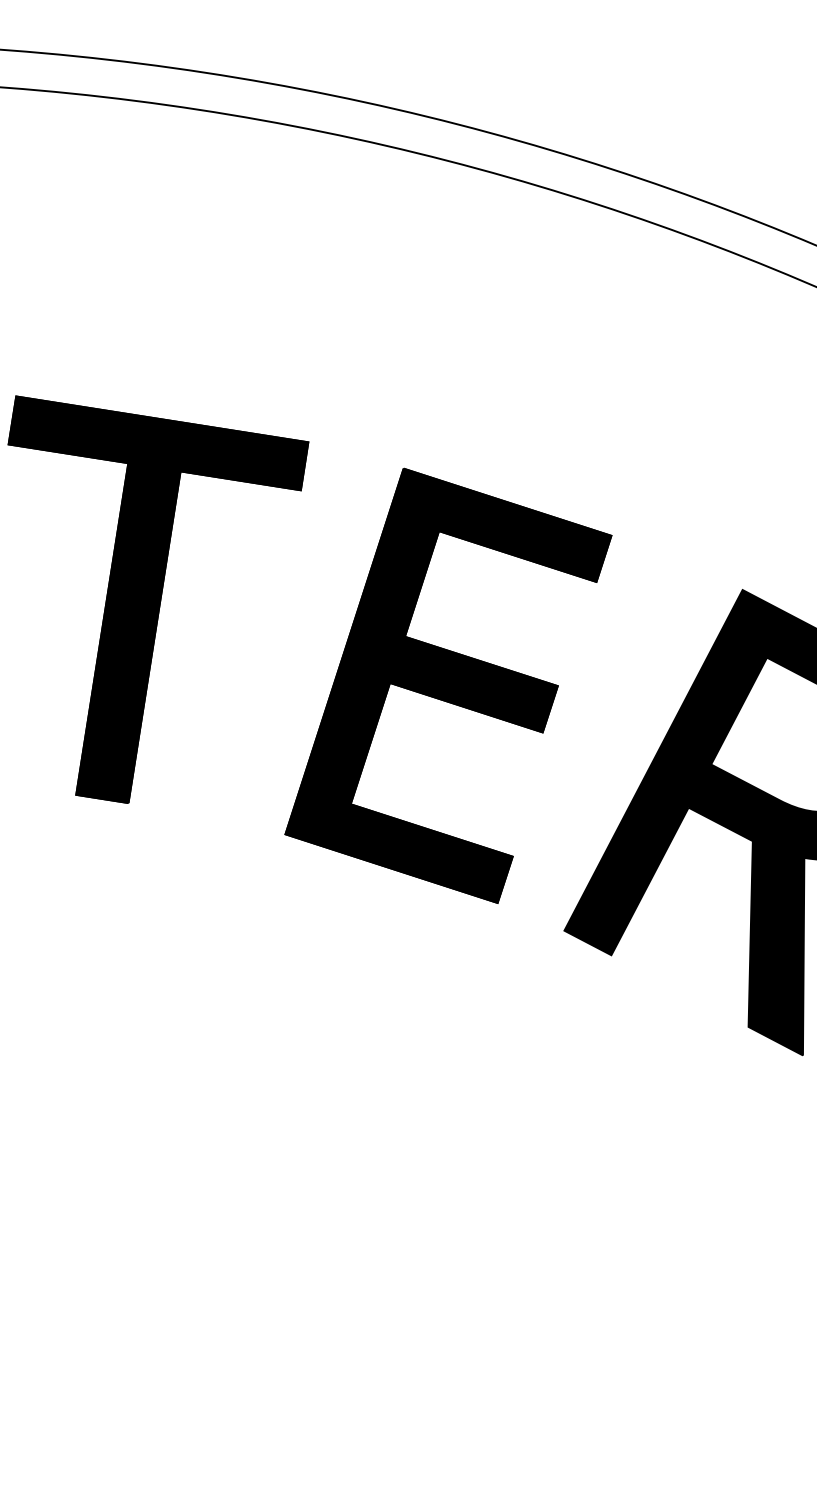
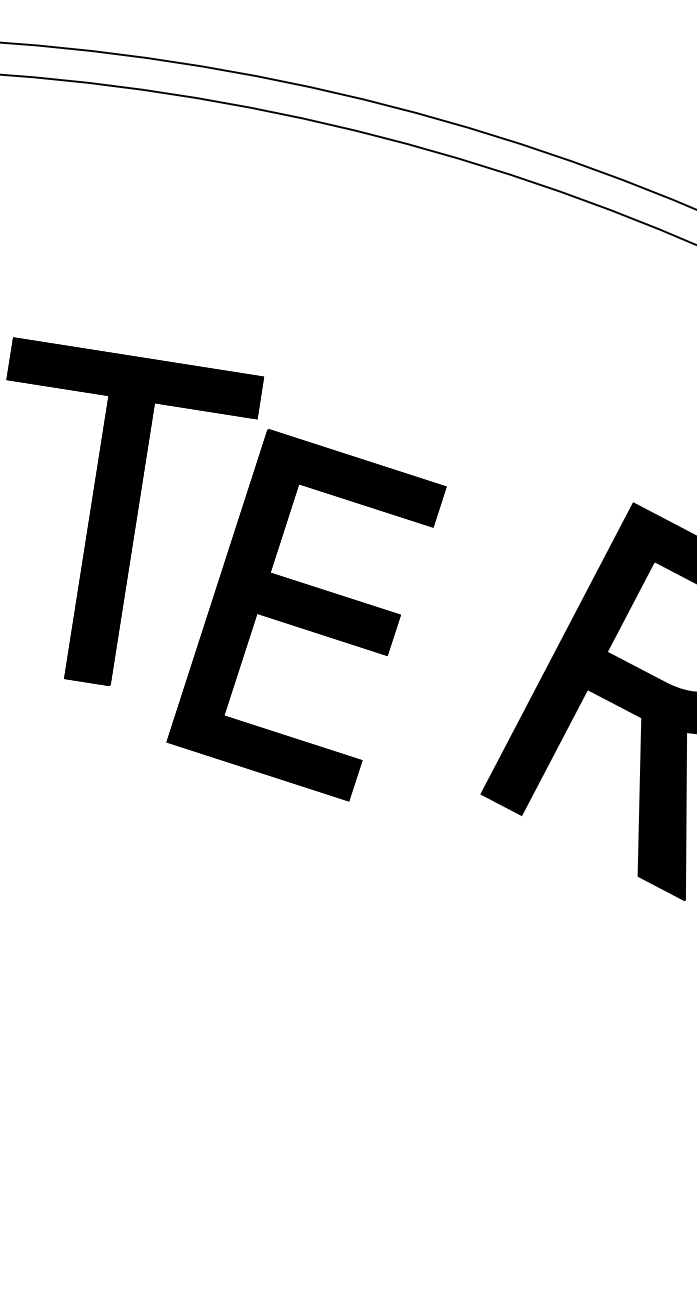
part: (448, 686) -> (306, 615), moved

